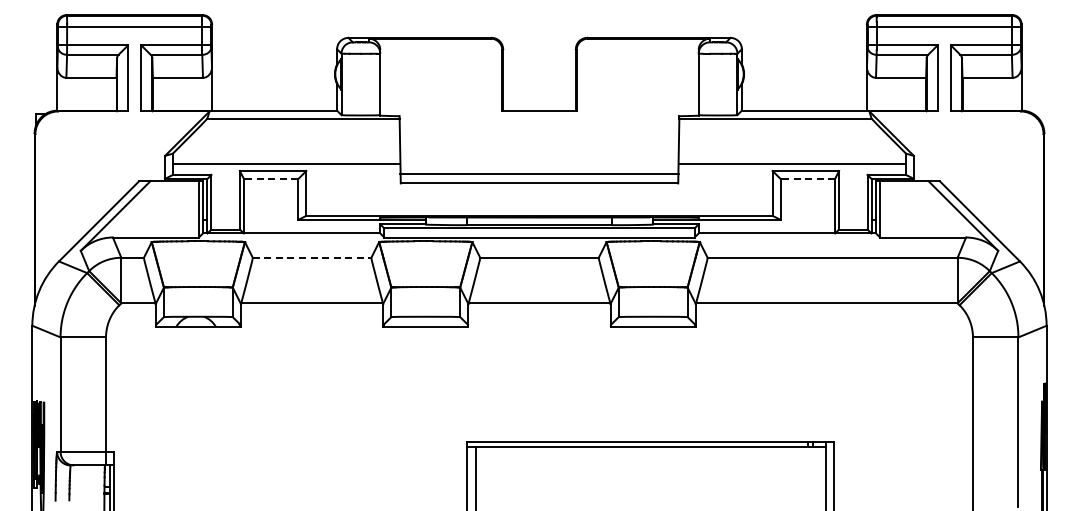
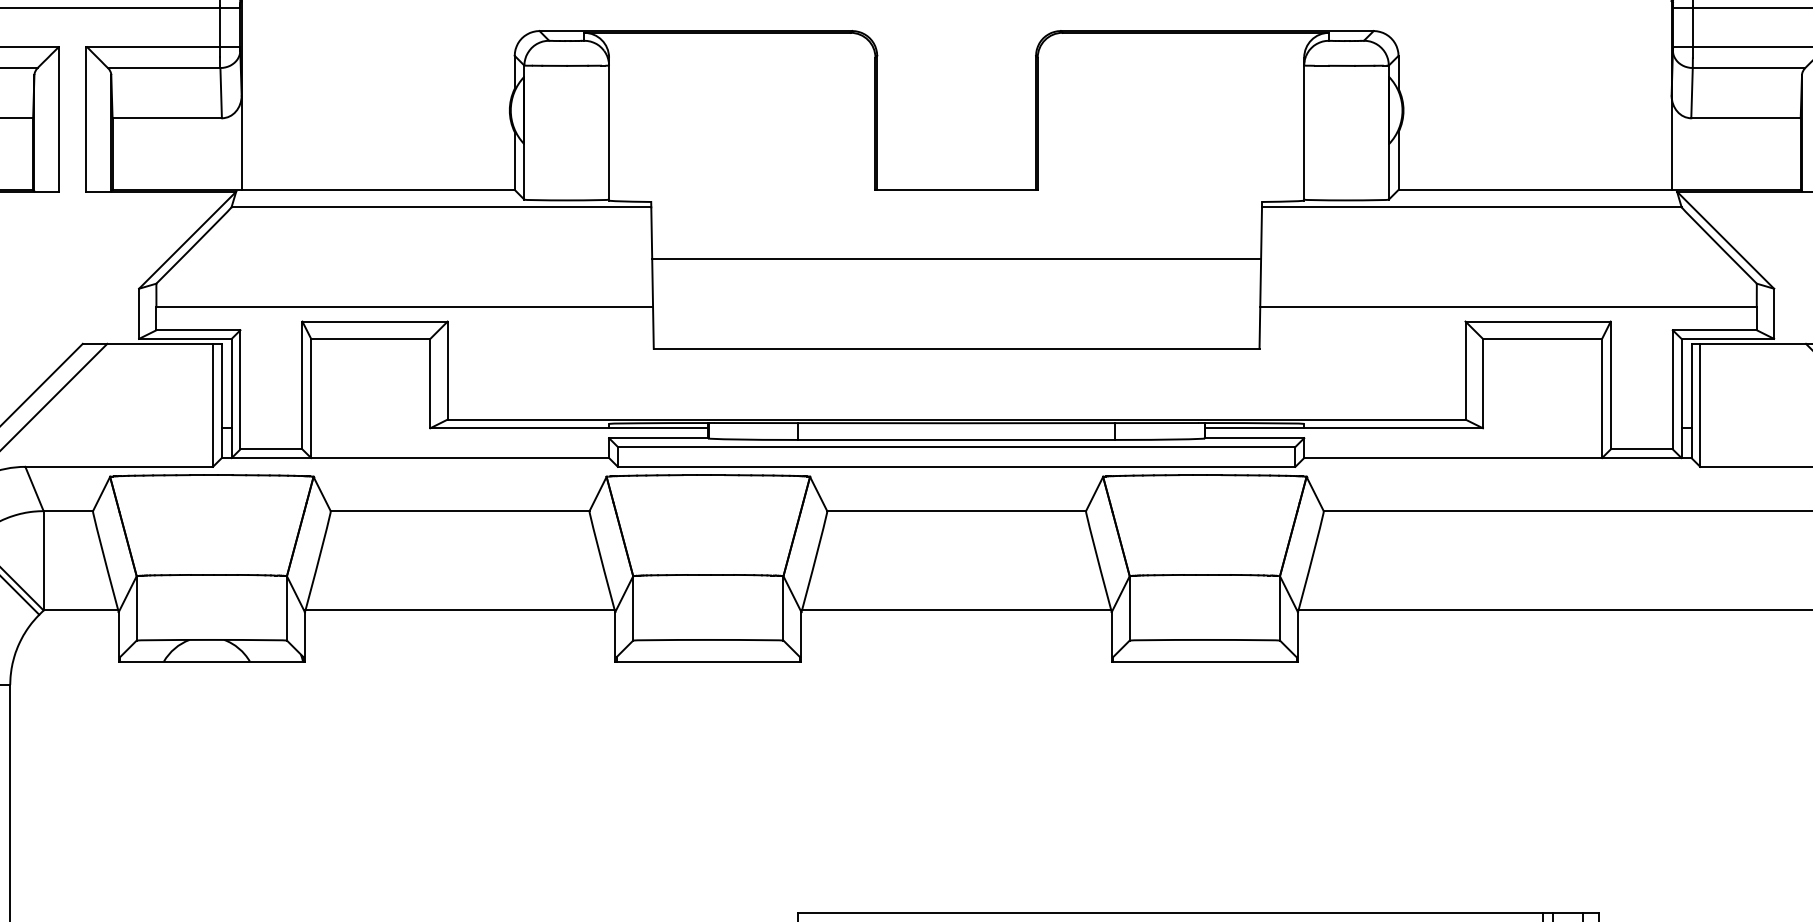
line: (539, 173) -> (956, 259), moved
line: (270, 178) -> (369, 338), dashed -> solid
line: (807, 178) -> (1541, 338), dashed -> solid
line: (312, 257) -> (461, 510), dashed -> solid

